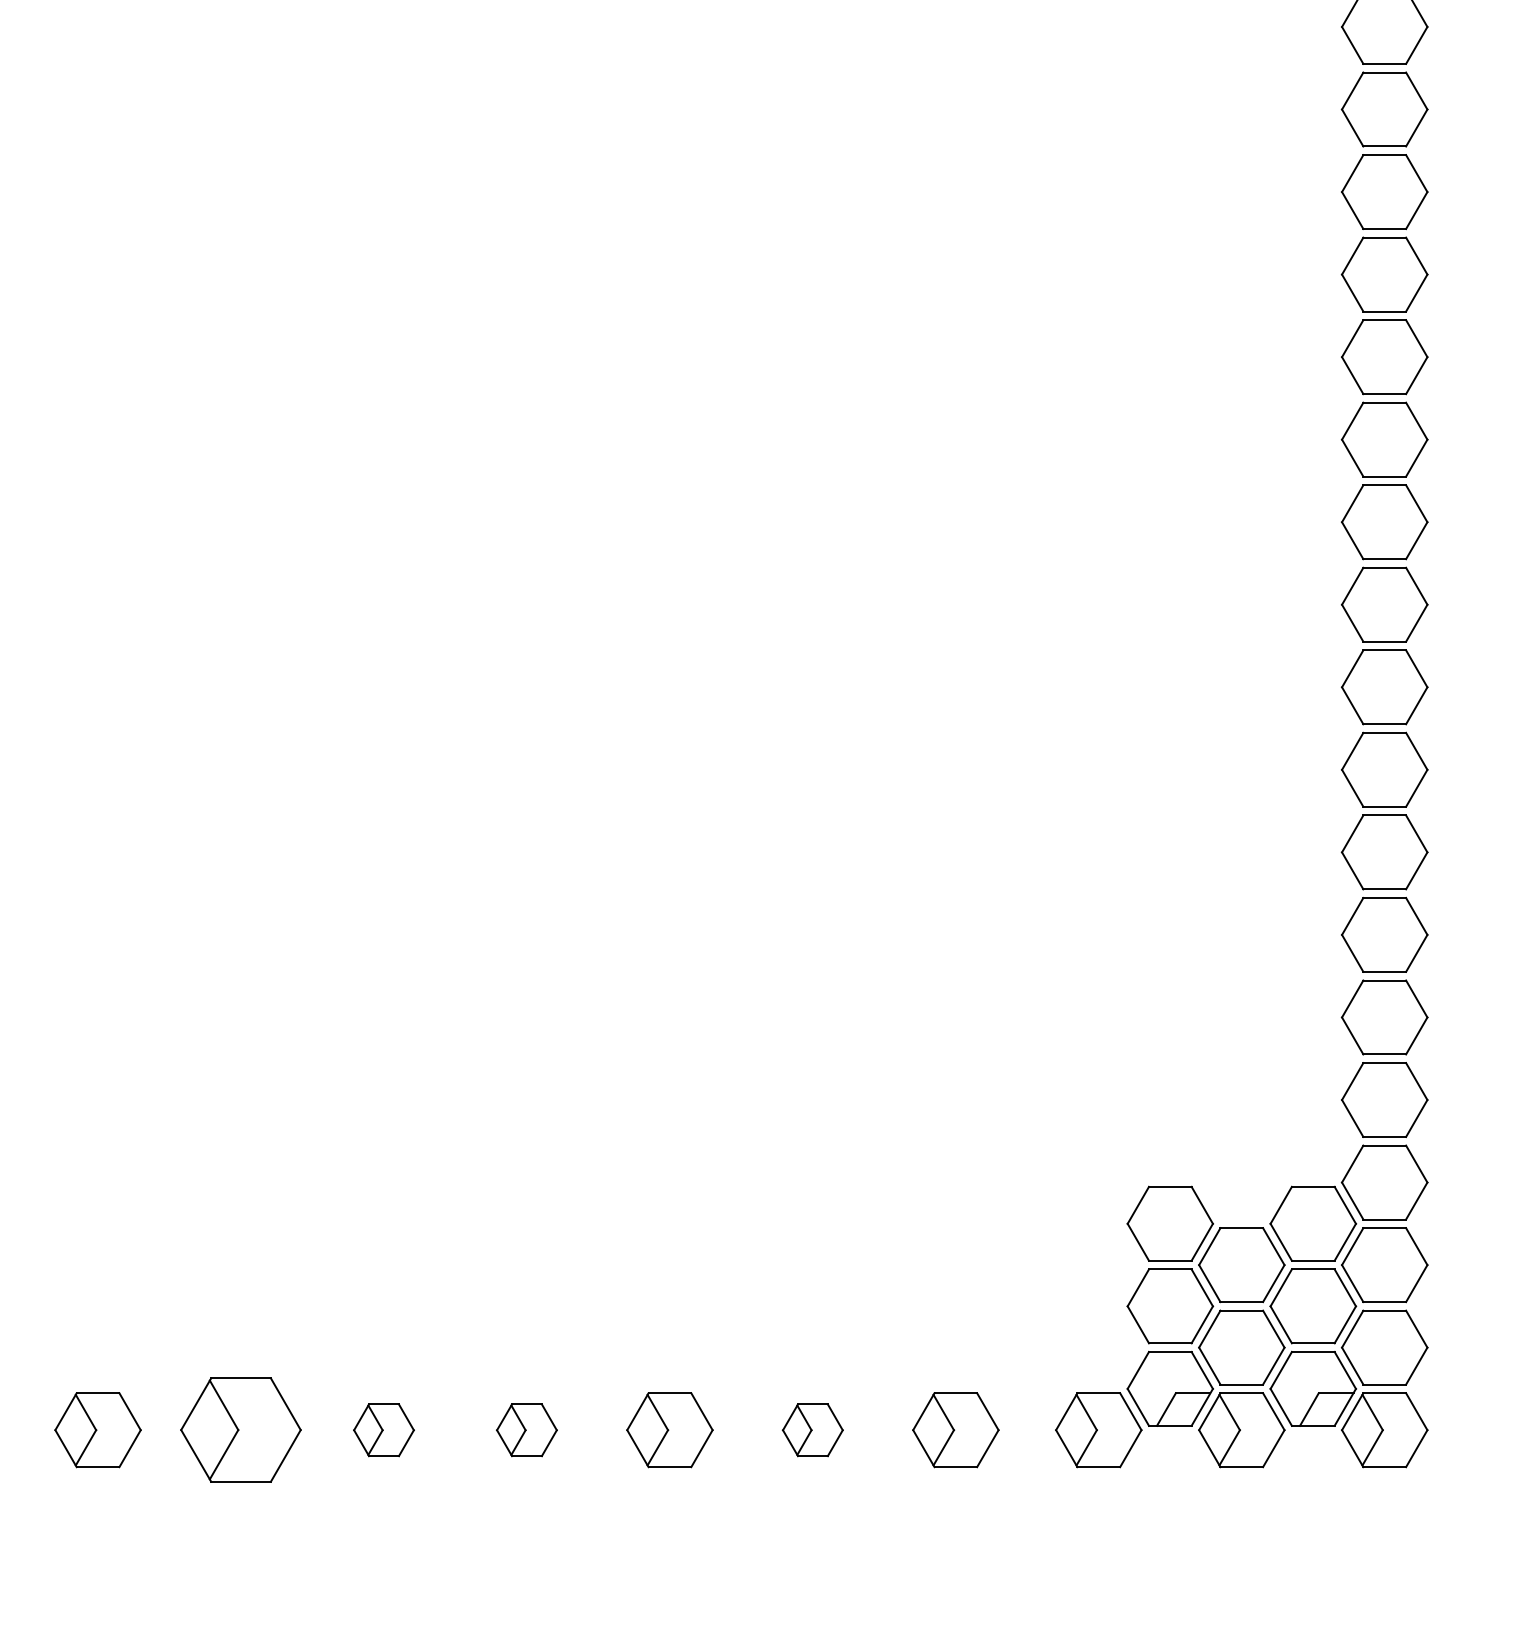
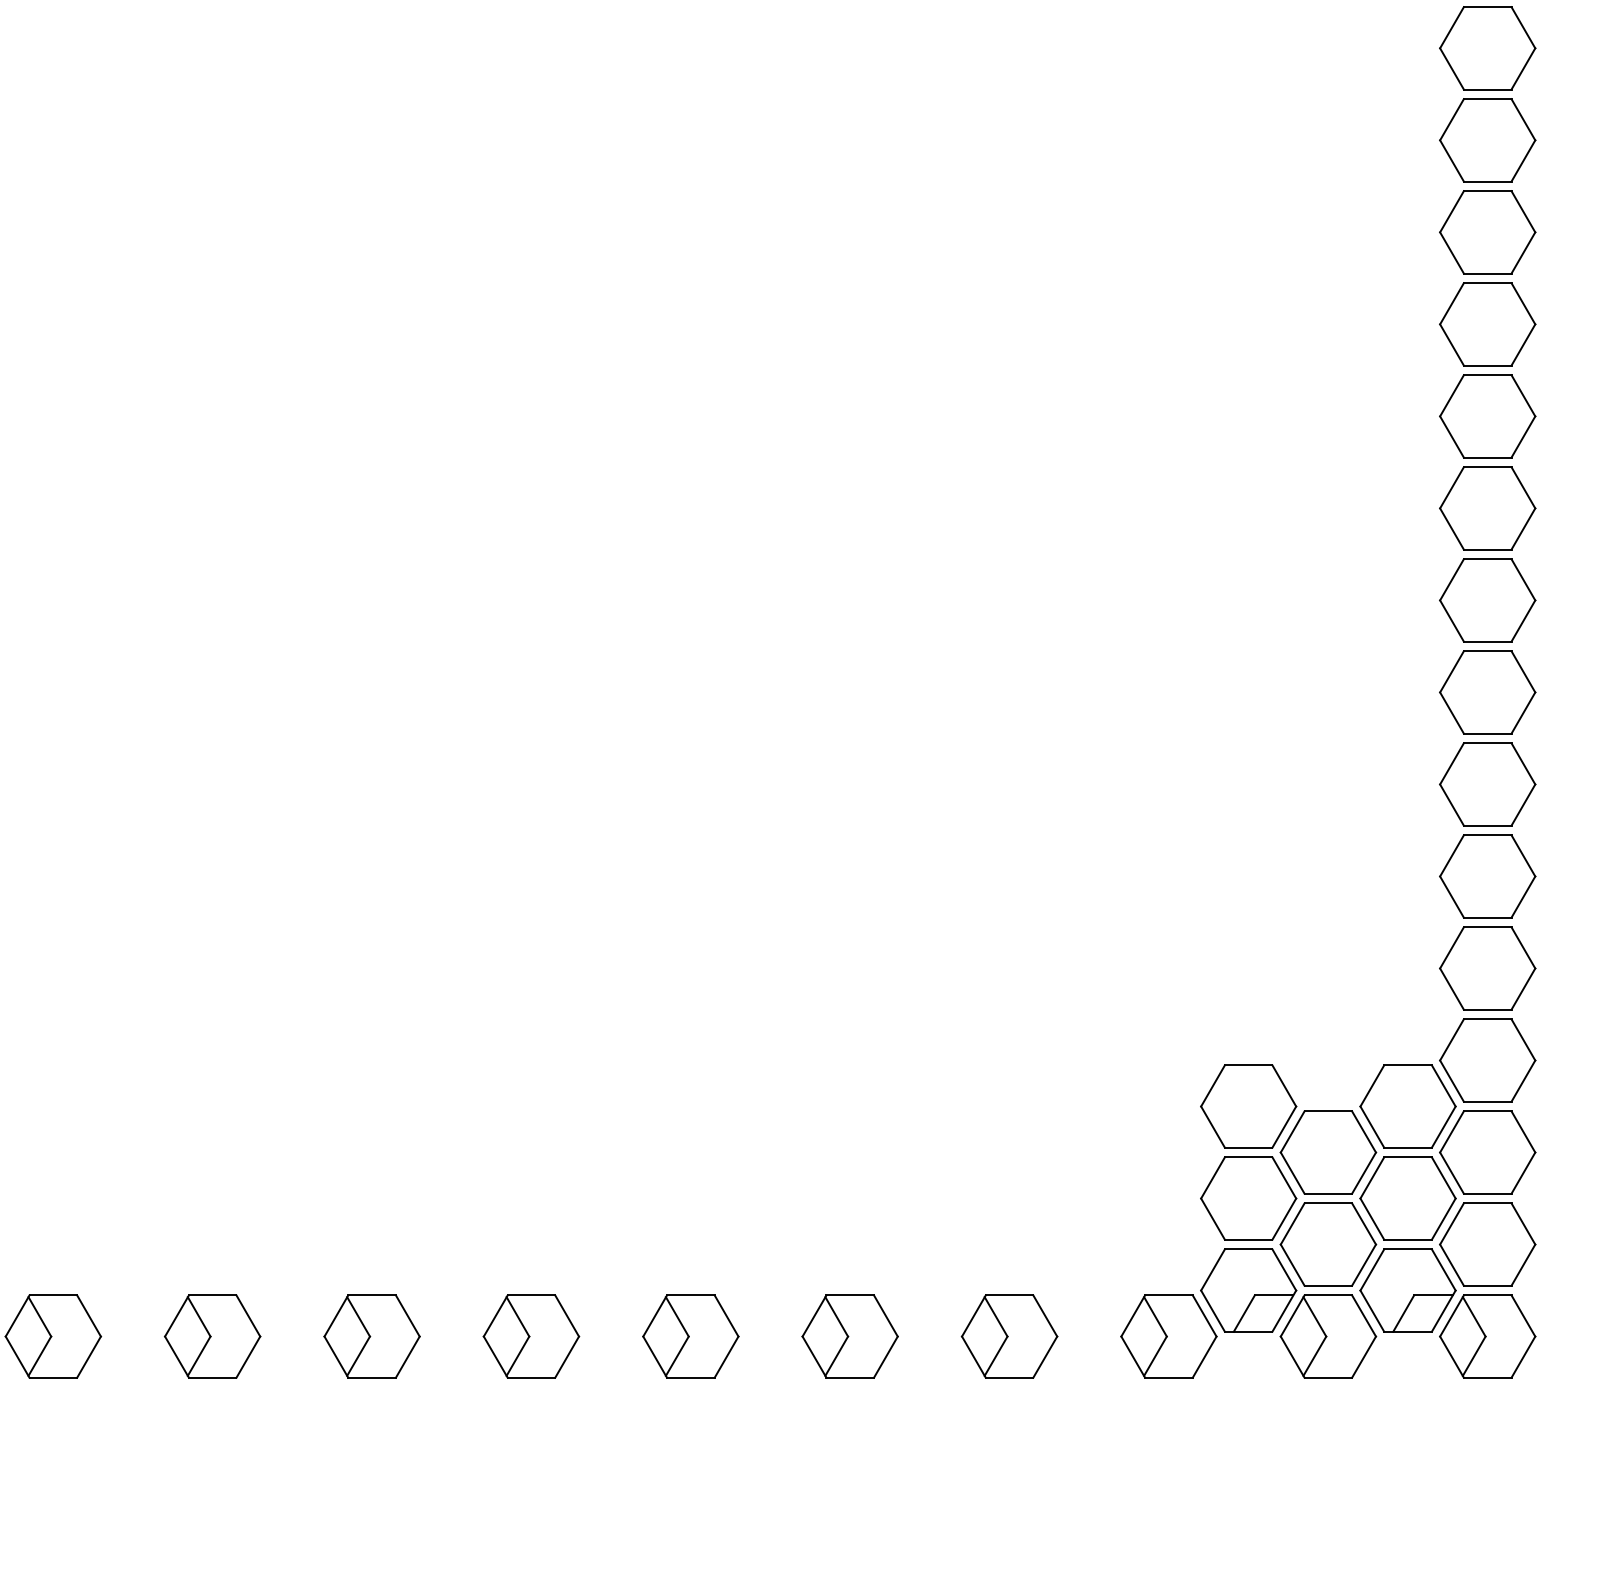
part: (240, 1430) -> (212, 1336), size x0.71
part: (383, 1430) -> (371, 1336), size x1.43
part: (526, 1430) -> (530, 1336), size x1.43
part: (812, 1430) -> (849, 1336), size x1.43

